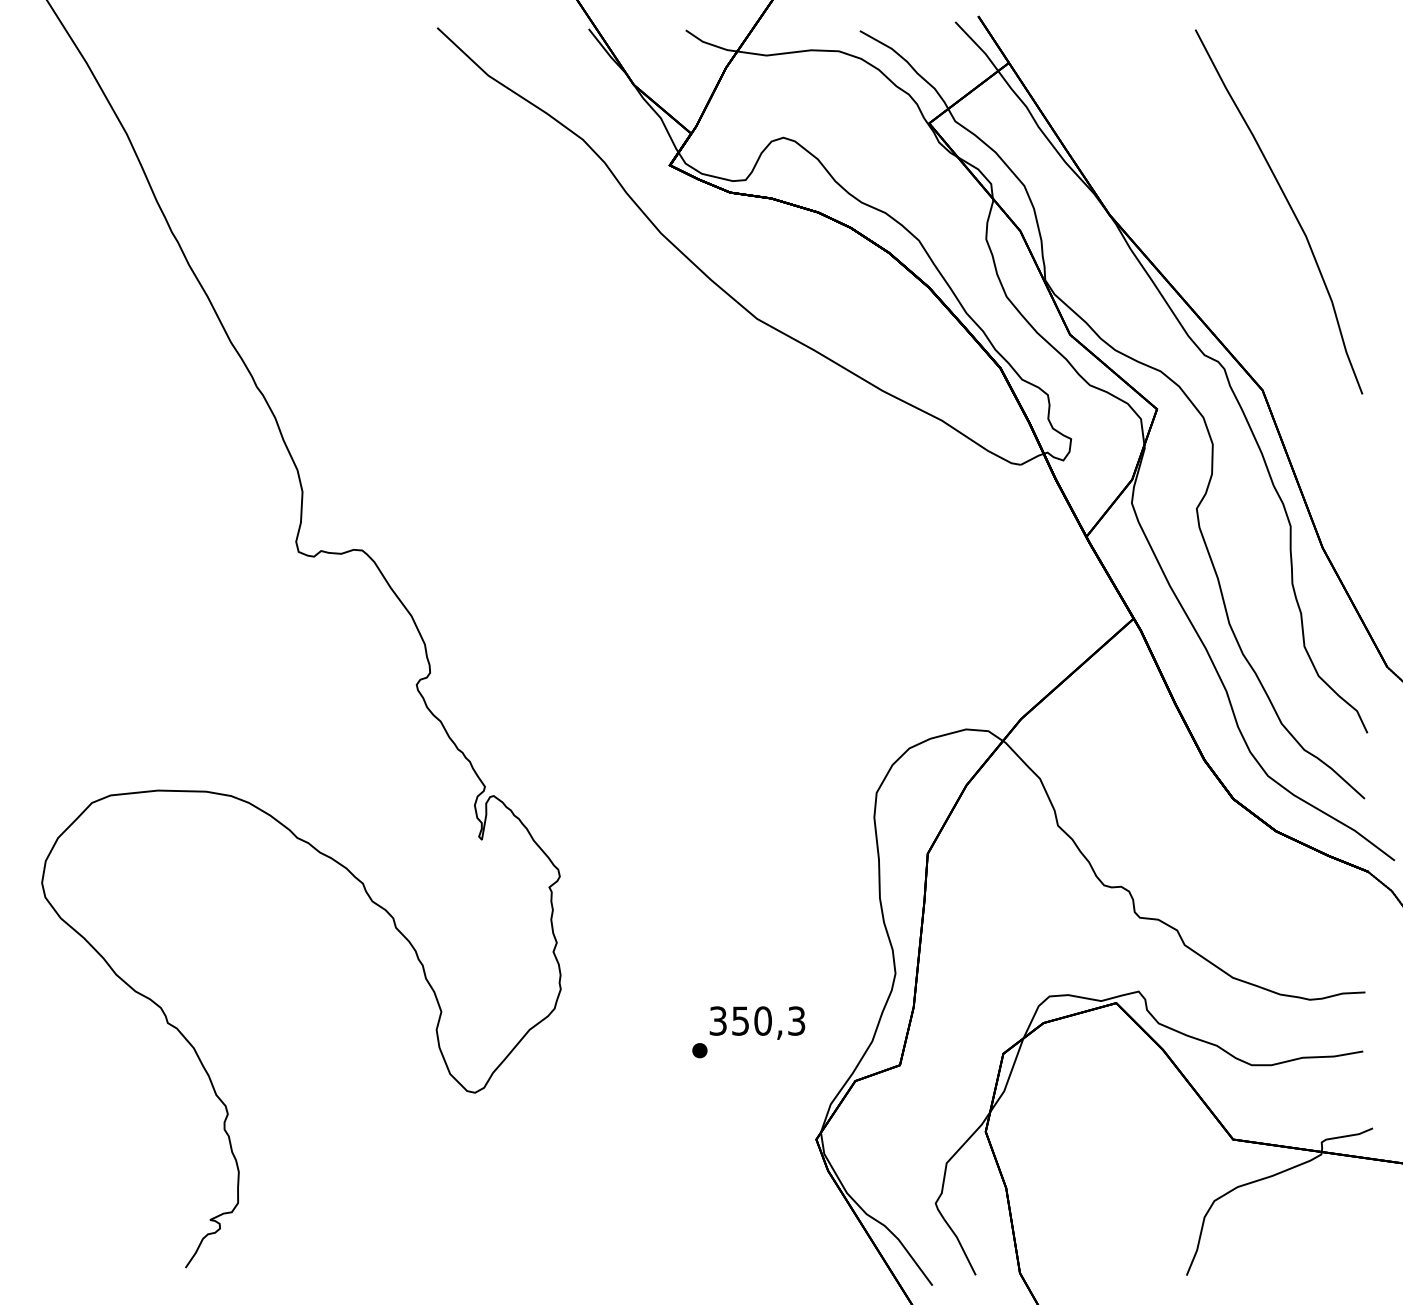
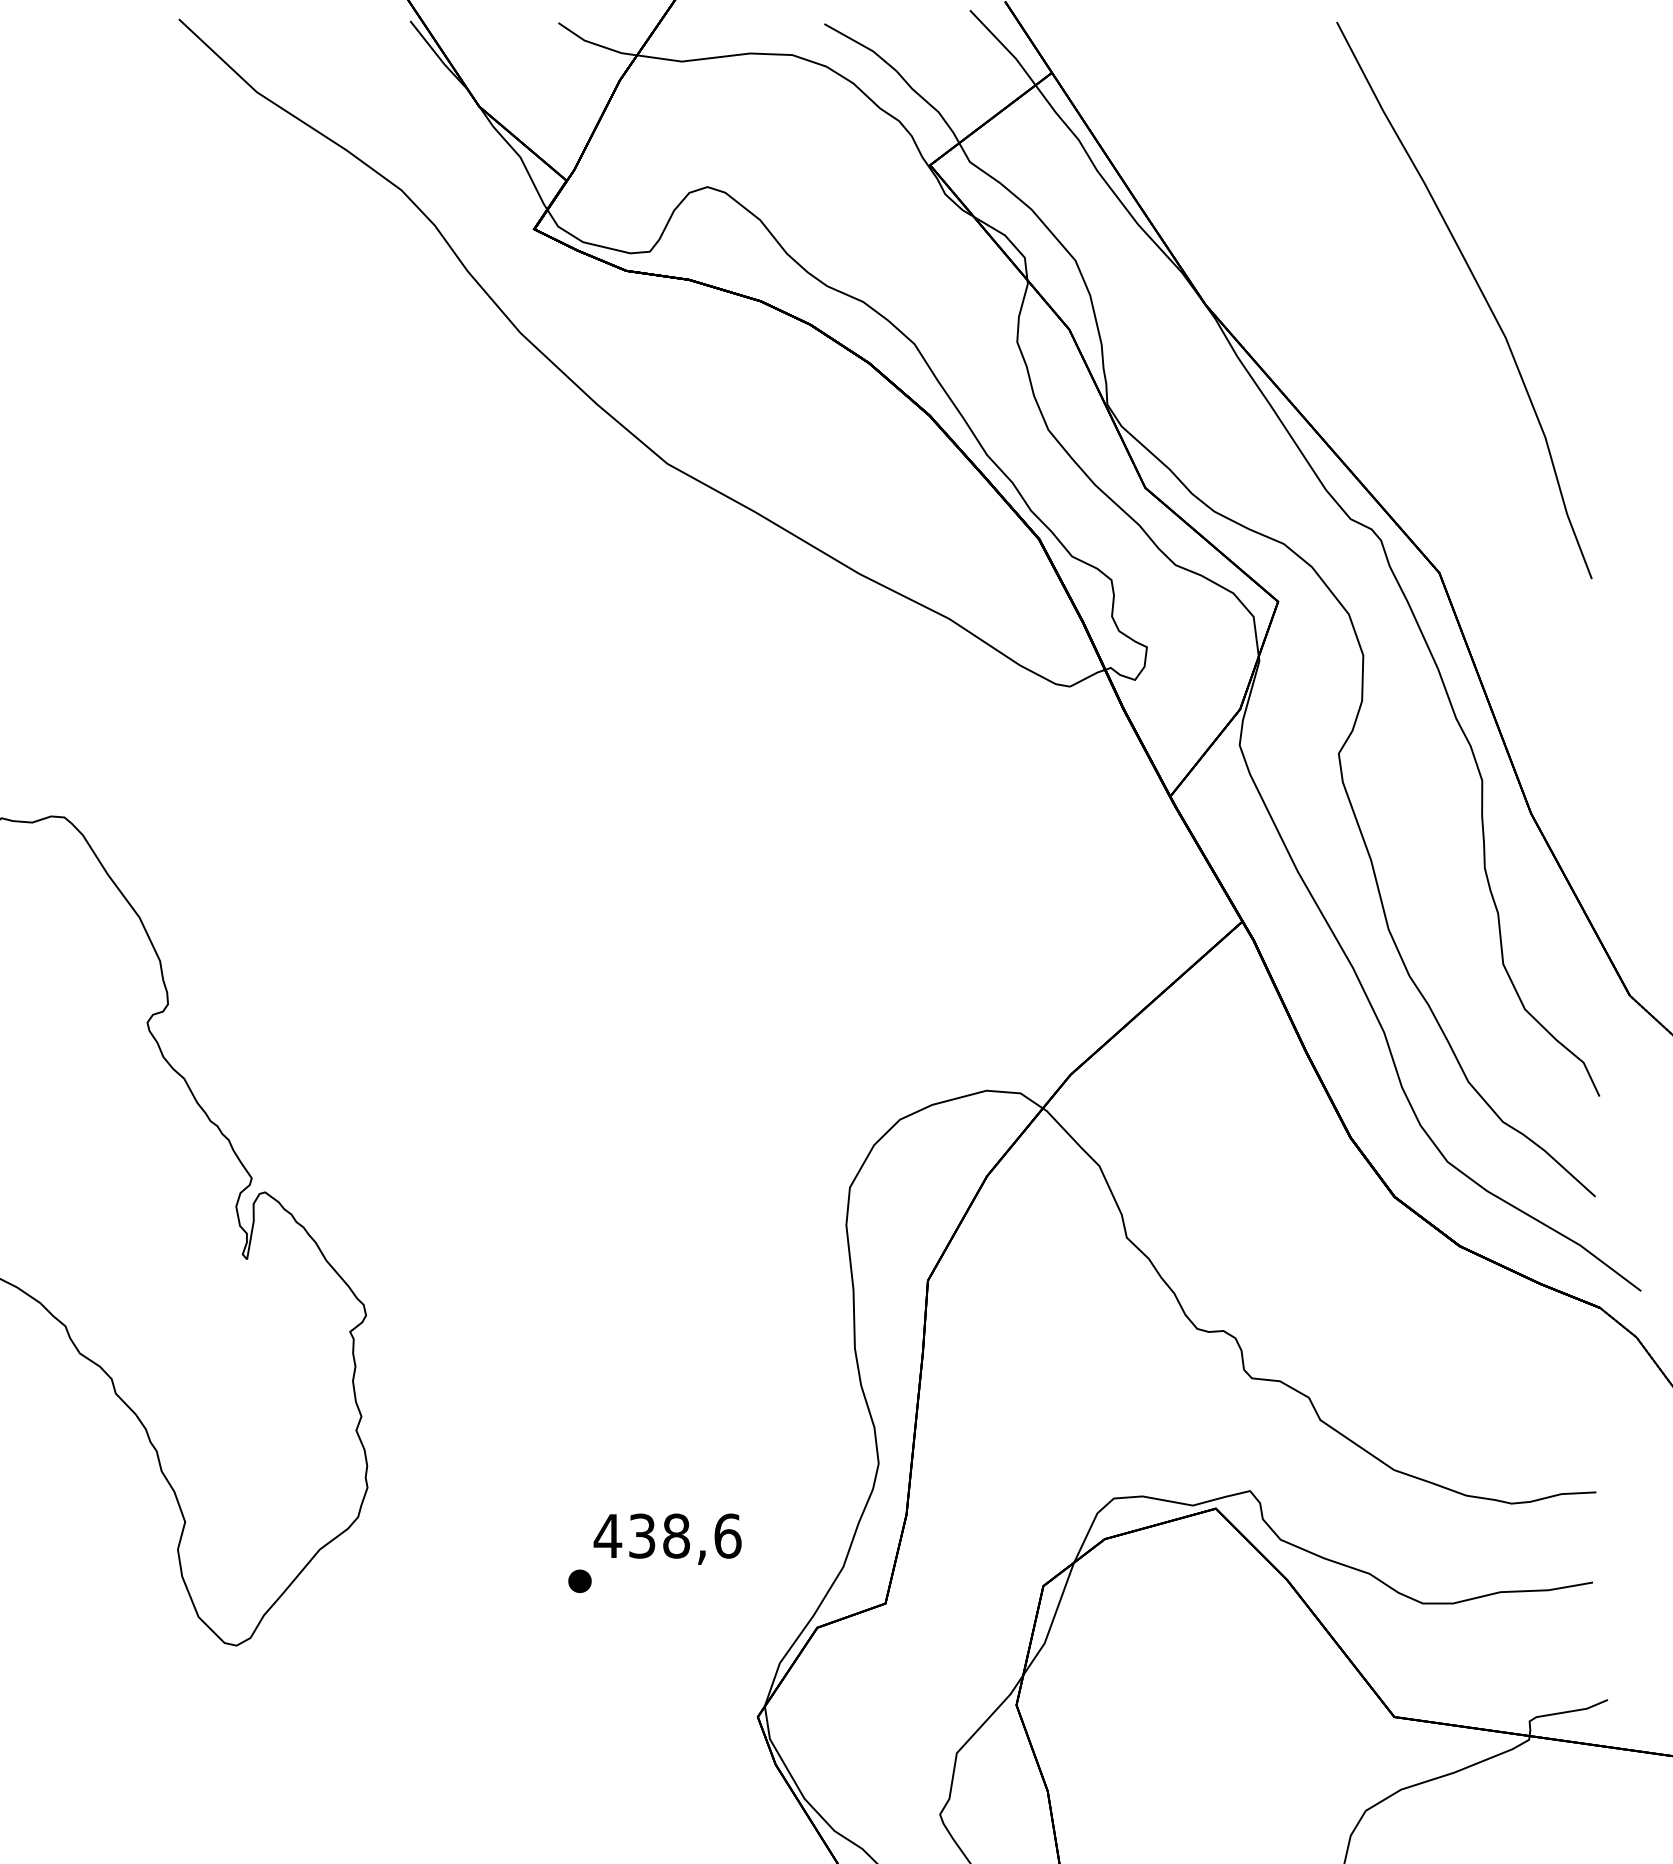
text: (756, 1020) -> (666, 1535), 350,3 -> 438,6

